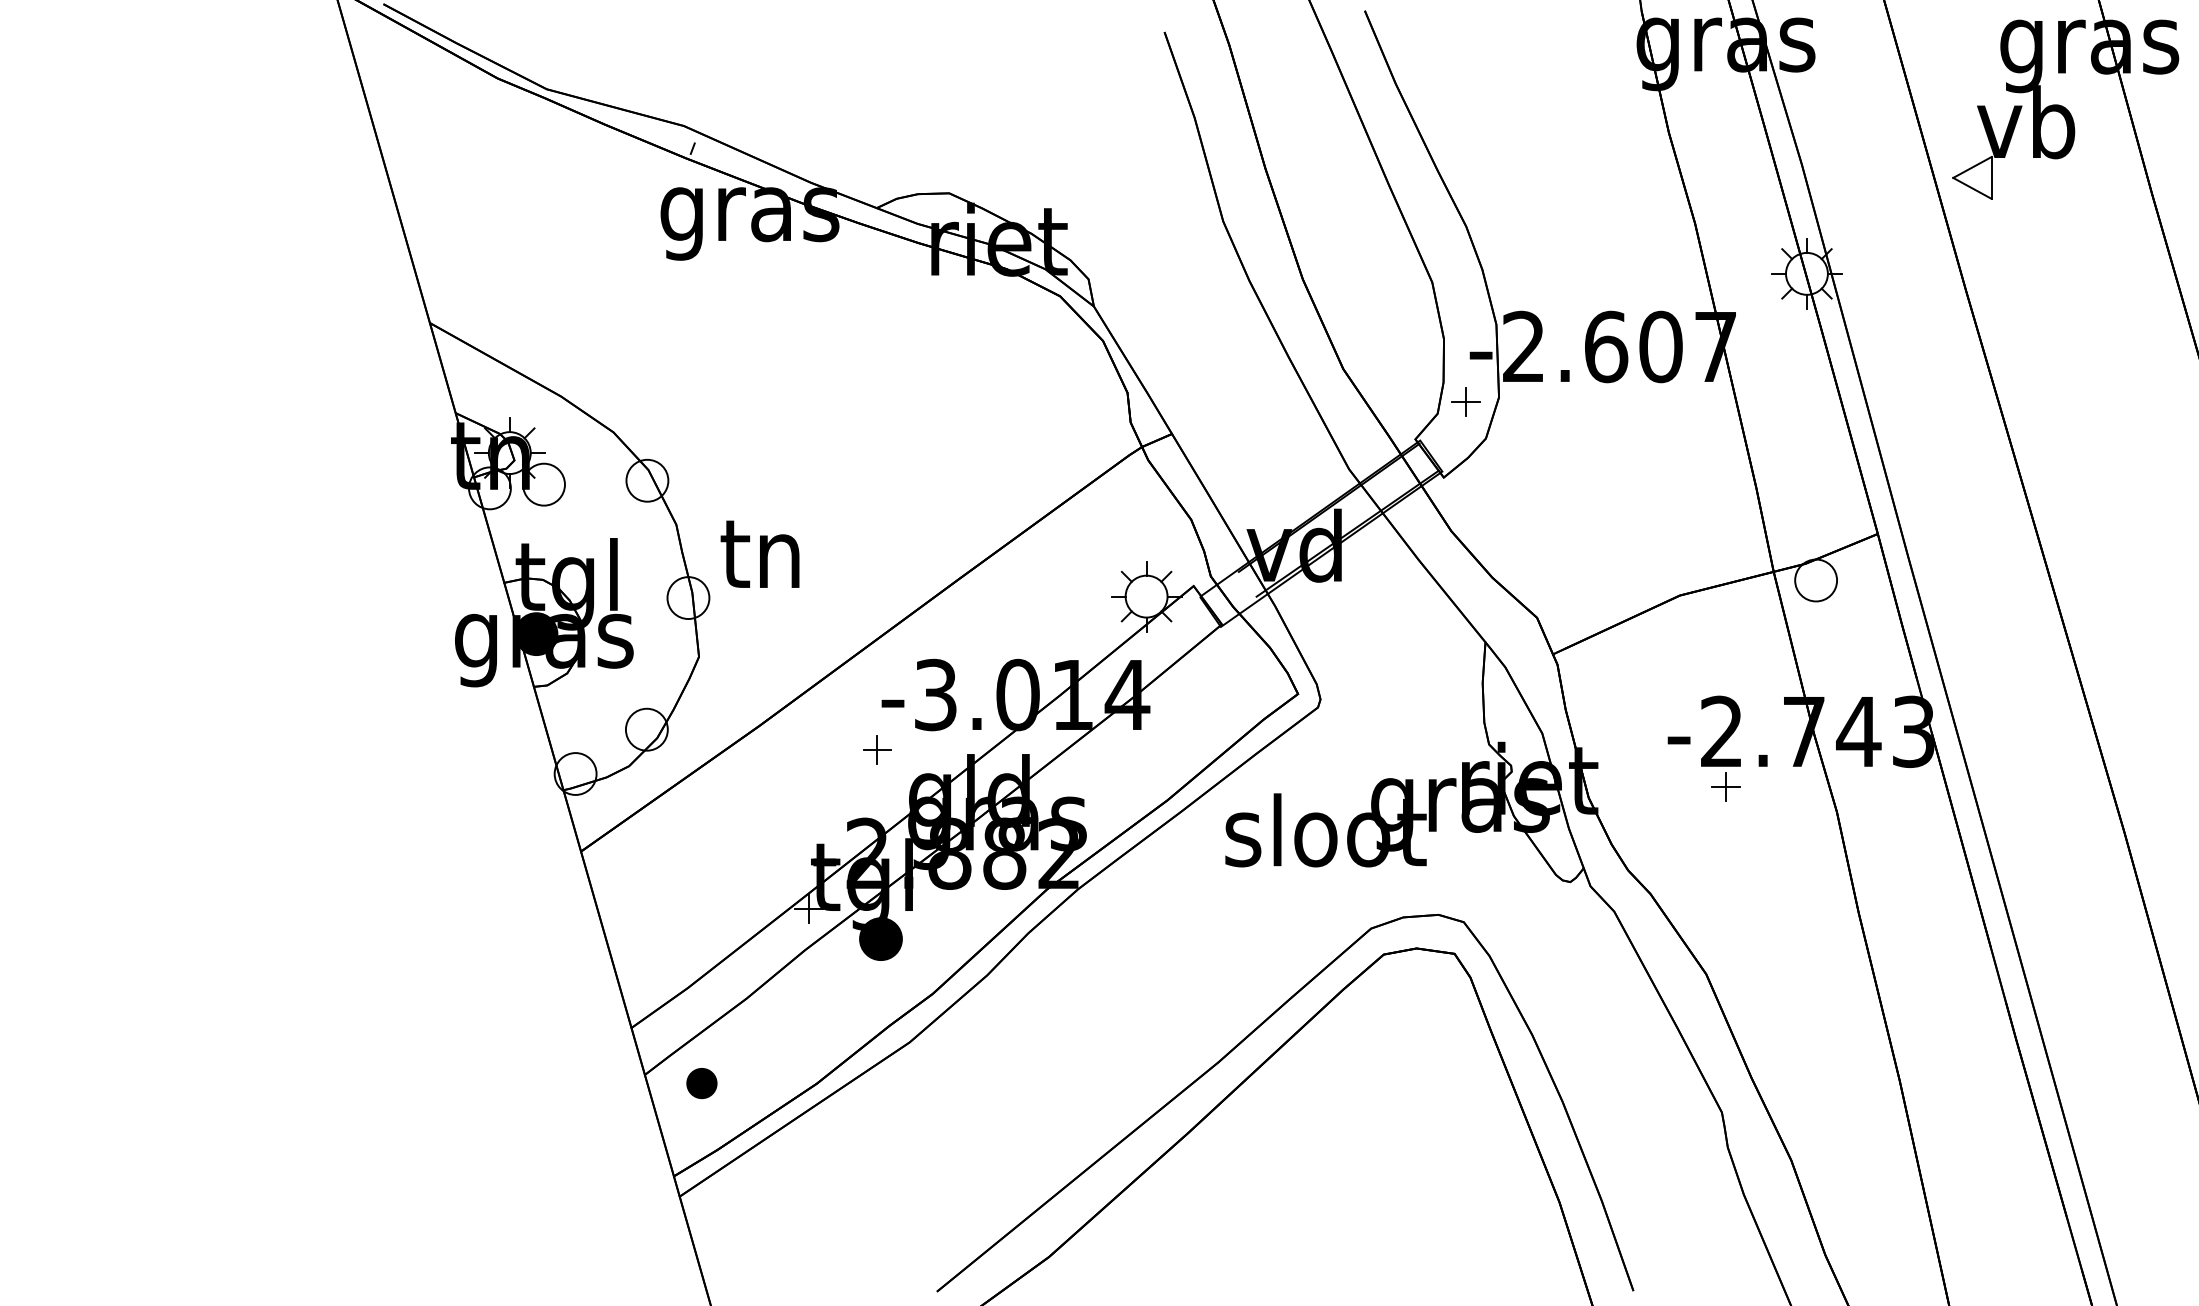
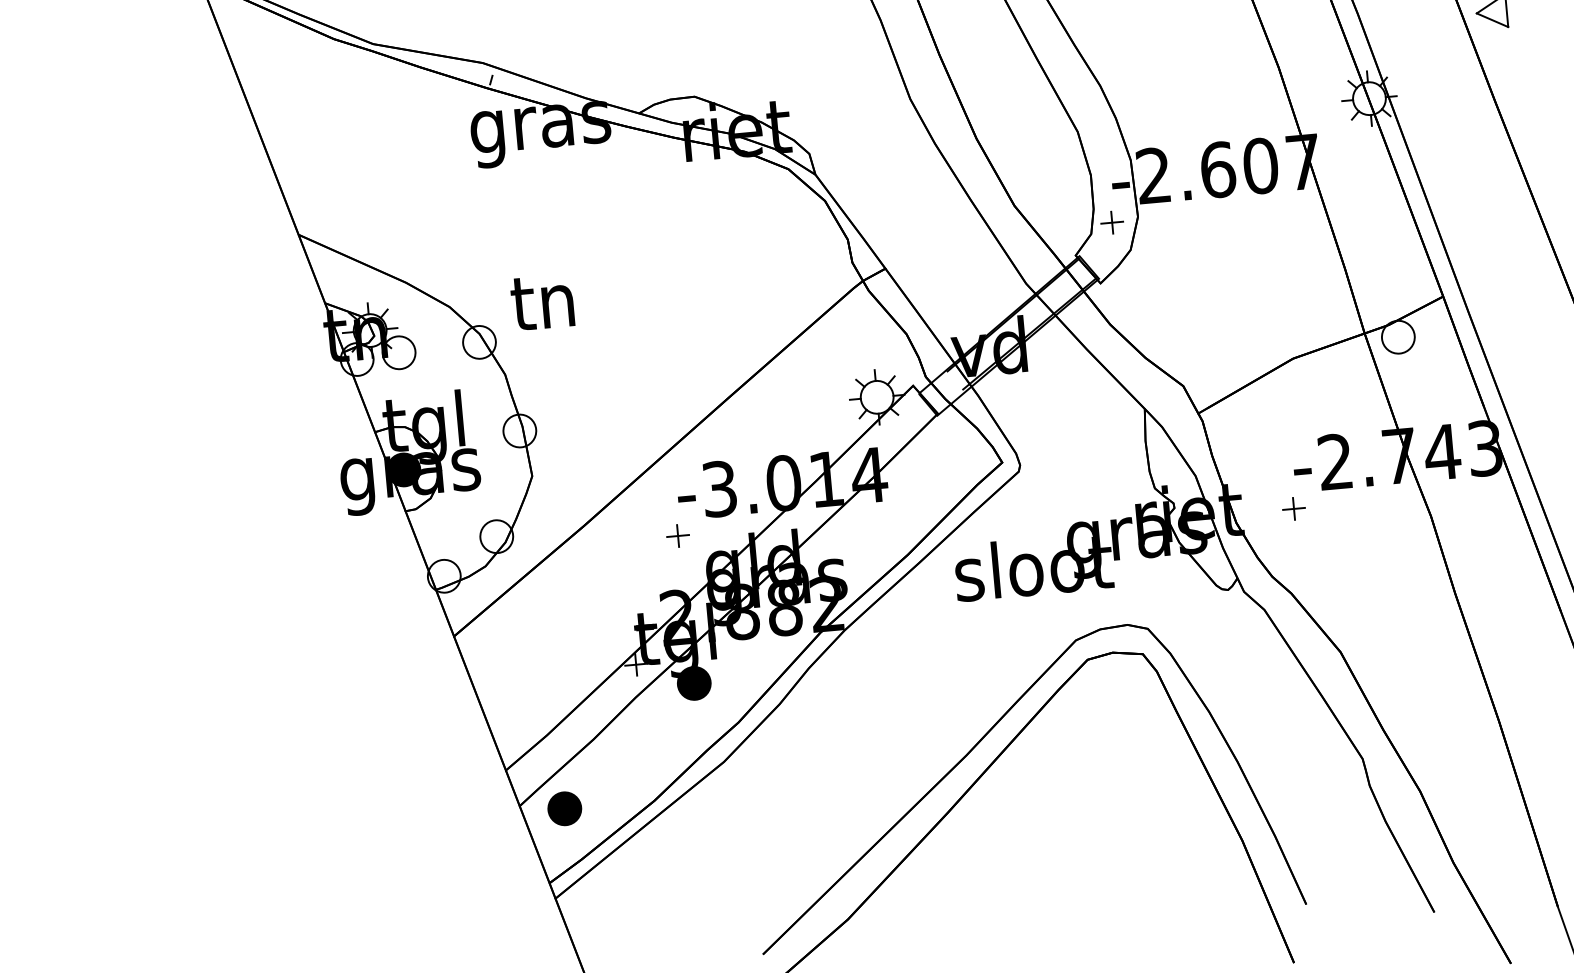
text: (759, 553) -> (541, 301), moved
part: (1725, 786) -> (1293, 508), moved
part: (701, 1083) -> (564, 808), size x1.43

